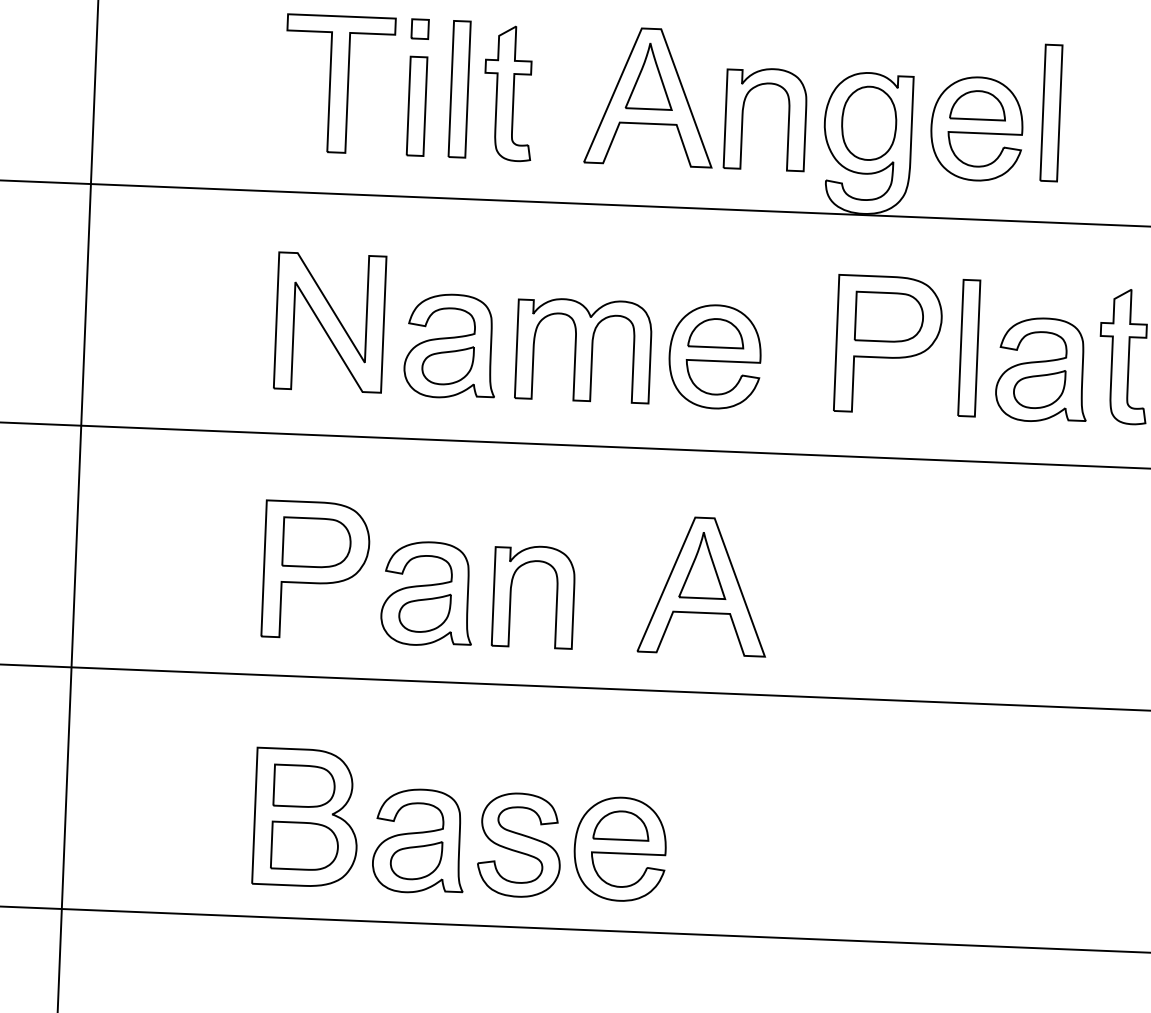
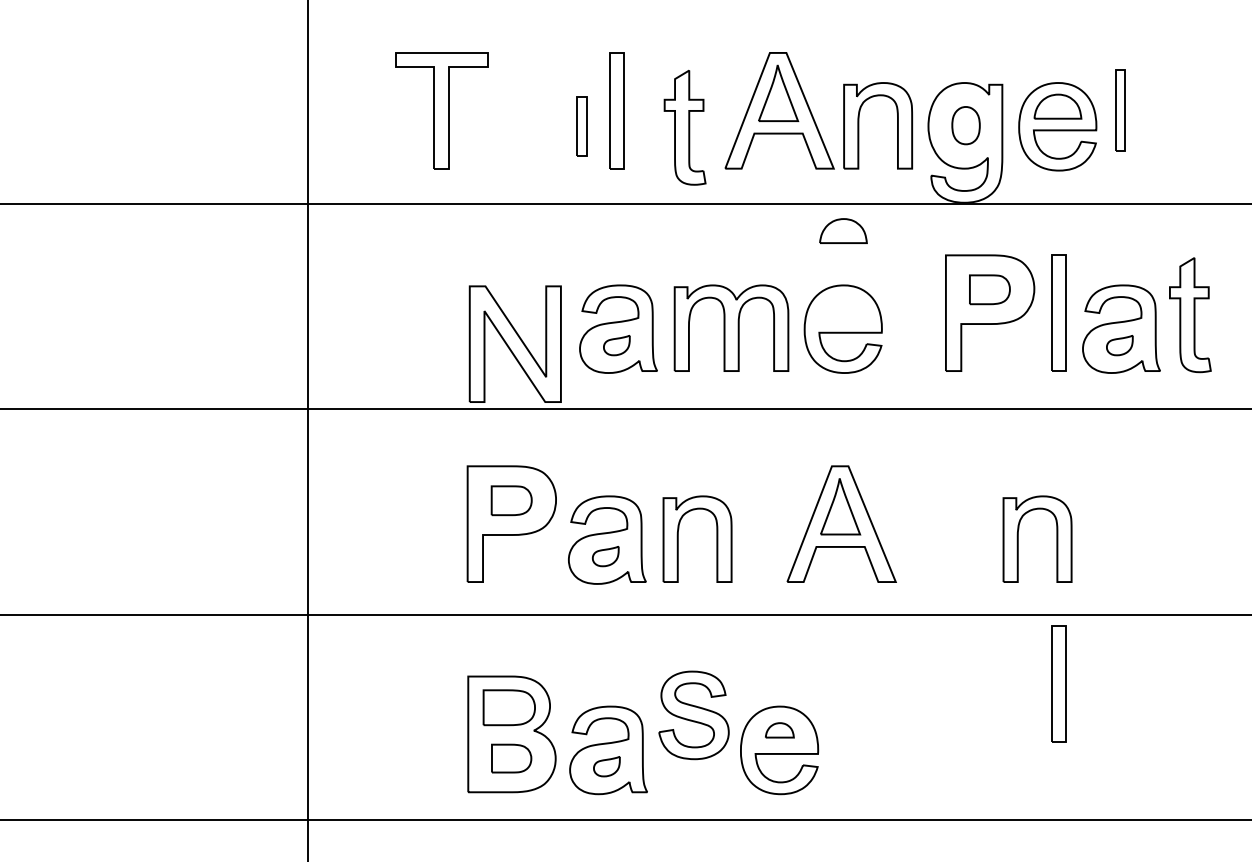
part: (419, 28) -> (581, 60), removed
part: (338, 84) -> (441, 110), moved
part: (507, 93) -> (684, 127), moved
part: (416, 106) -> (581, 126), size x0.7
part: (1051, 112) -> (1120, 110), size x0.7
part: (868, 123) -> (965, 125), size x0.6
part: (888, 317) -> (989, 289), size x0.7
part: (329, 321) -> (514, 343), moved
part: (716, 332) -> (843, 230), moved
part: (447, 365) -> (616, 345), size x0.6
part: (1039, 389) -> (1119, 345), size x0.6
part: (316, 542) -> (511, 500), size x0.7
part: (911, 611) -> (1018, 538), added
part: (424, 612) -> (605, 556), size x0.6
part: (951, 783) -> (1058, 683), added
part: (621, 825) -> (779, 730), size x0.6
part: (519, 845) -> (693, 715), moved
part: (304, 846) -> (511, 758), size x0.7
part: (415, 859) -> (606, 766), size x0.6

